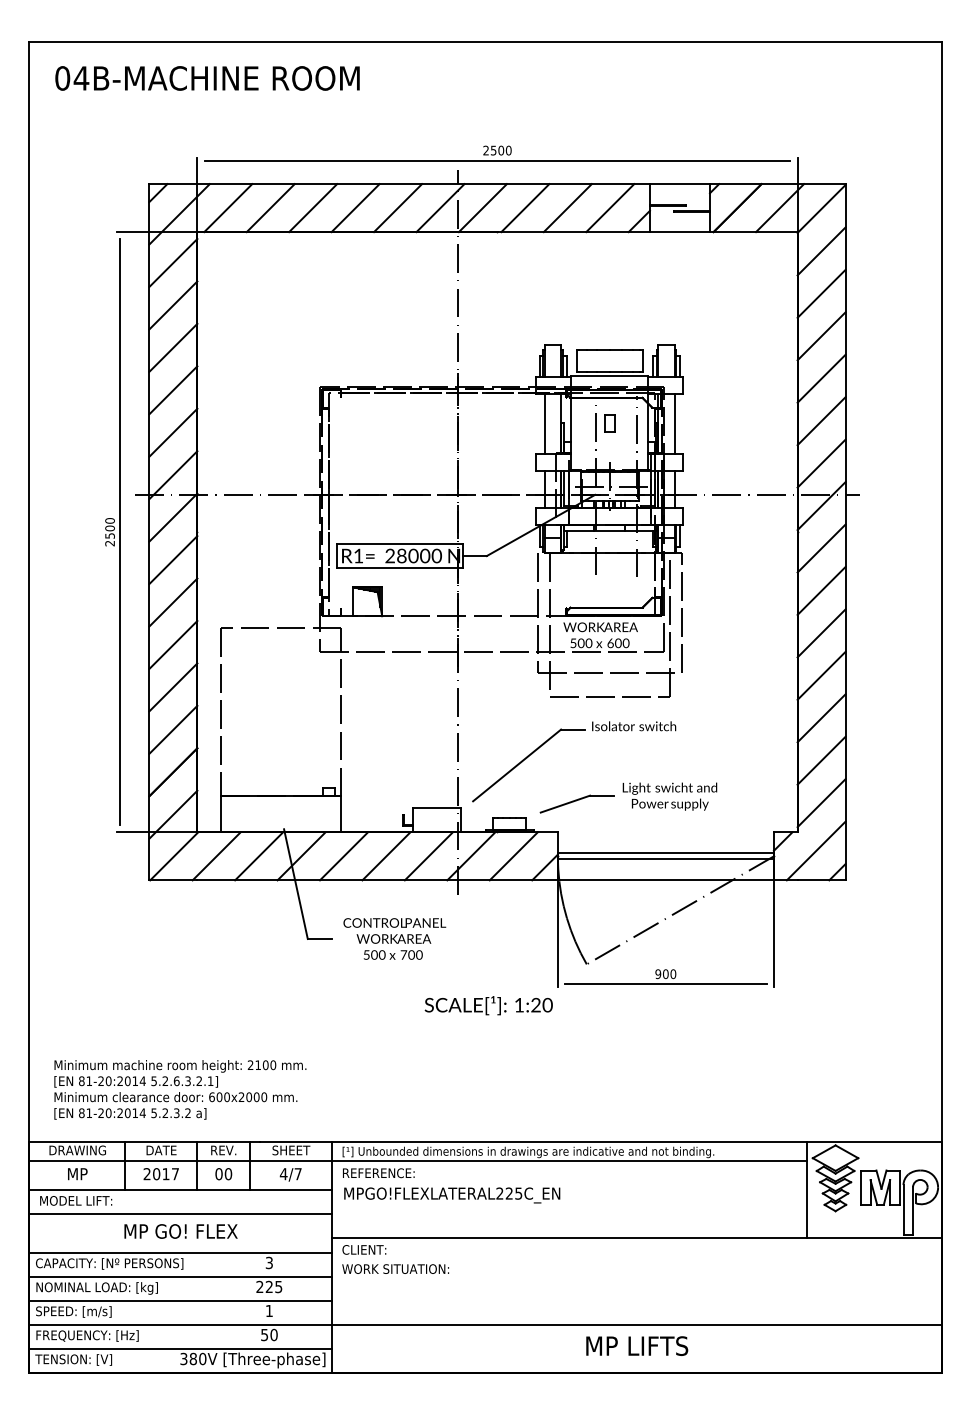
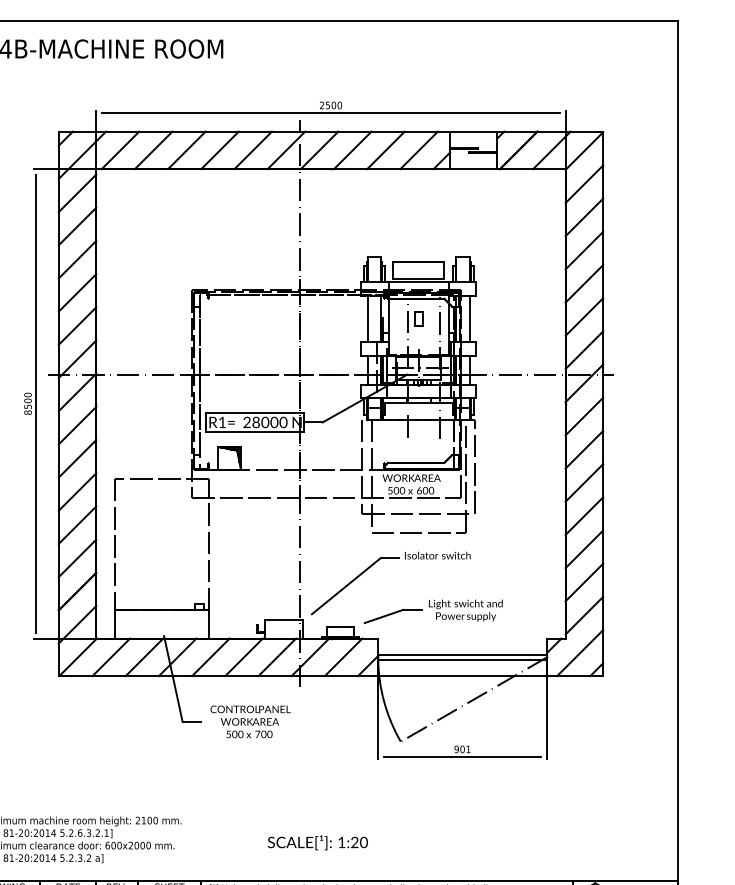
text: (109, 543) -> (27, 412), 2500 -> 8500
text: (673, 974) -> (468, 749), 900 -> 901
text: (488, 1005) -> (317, 842), moved

